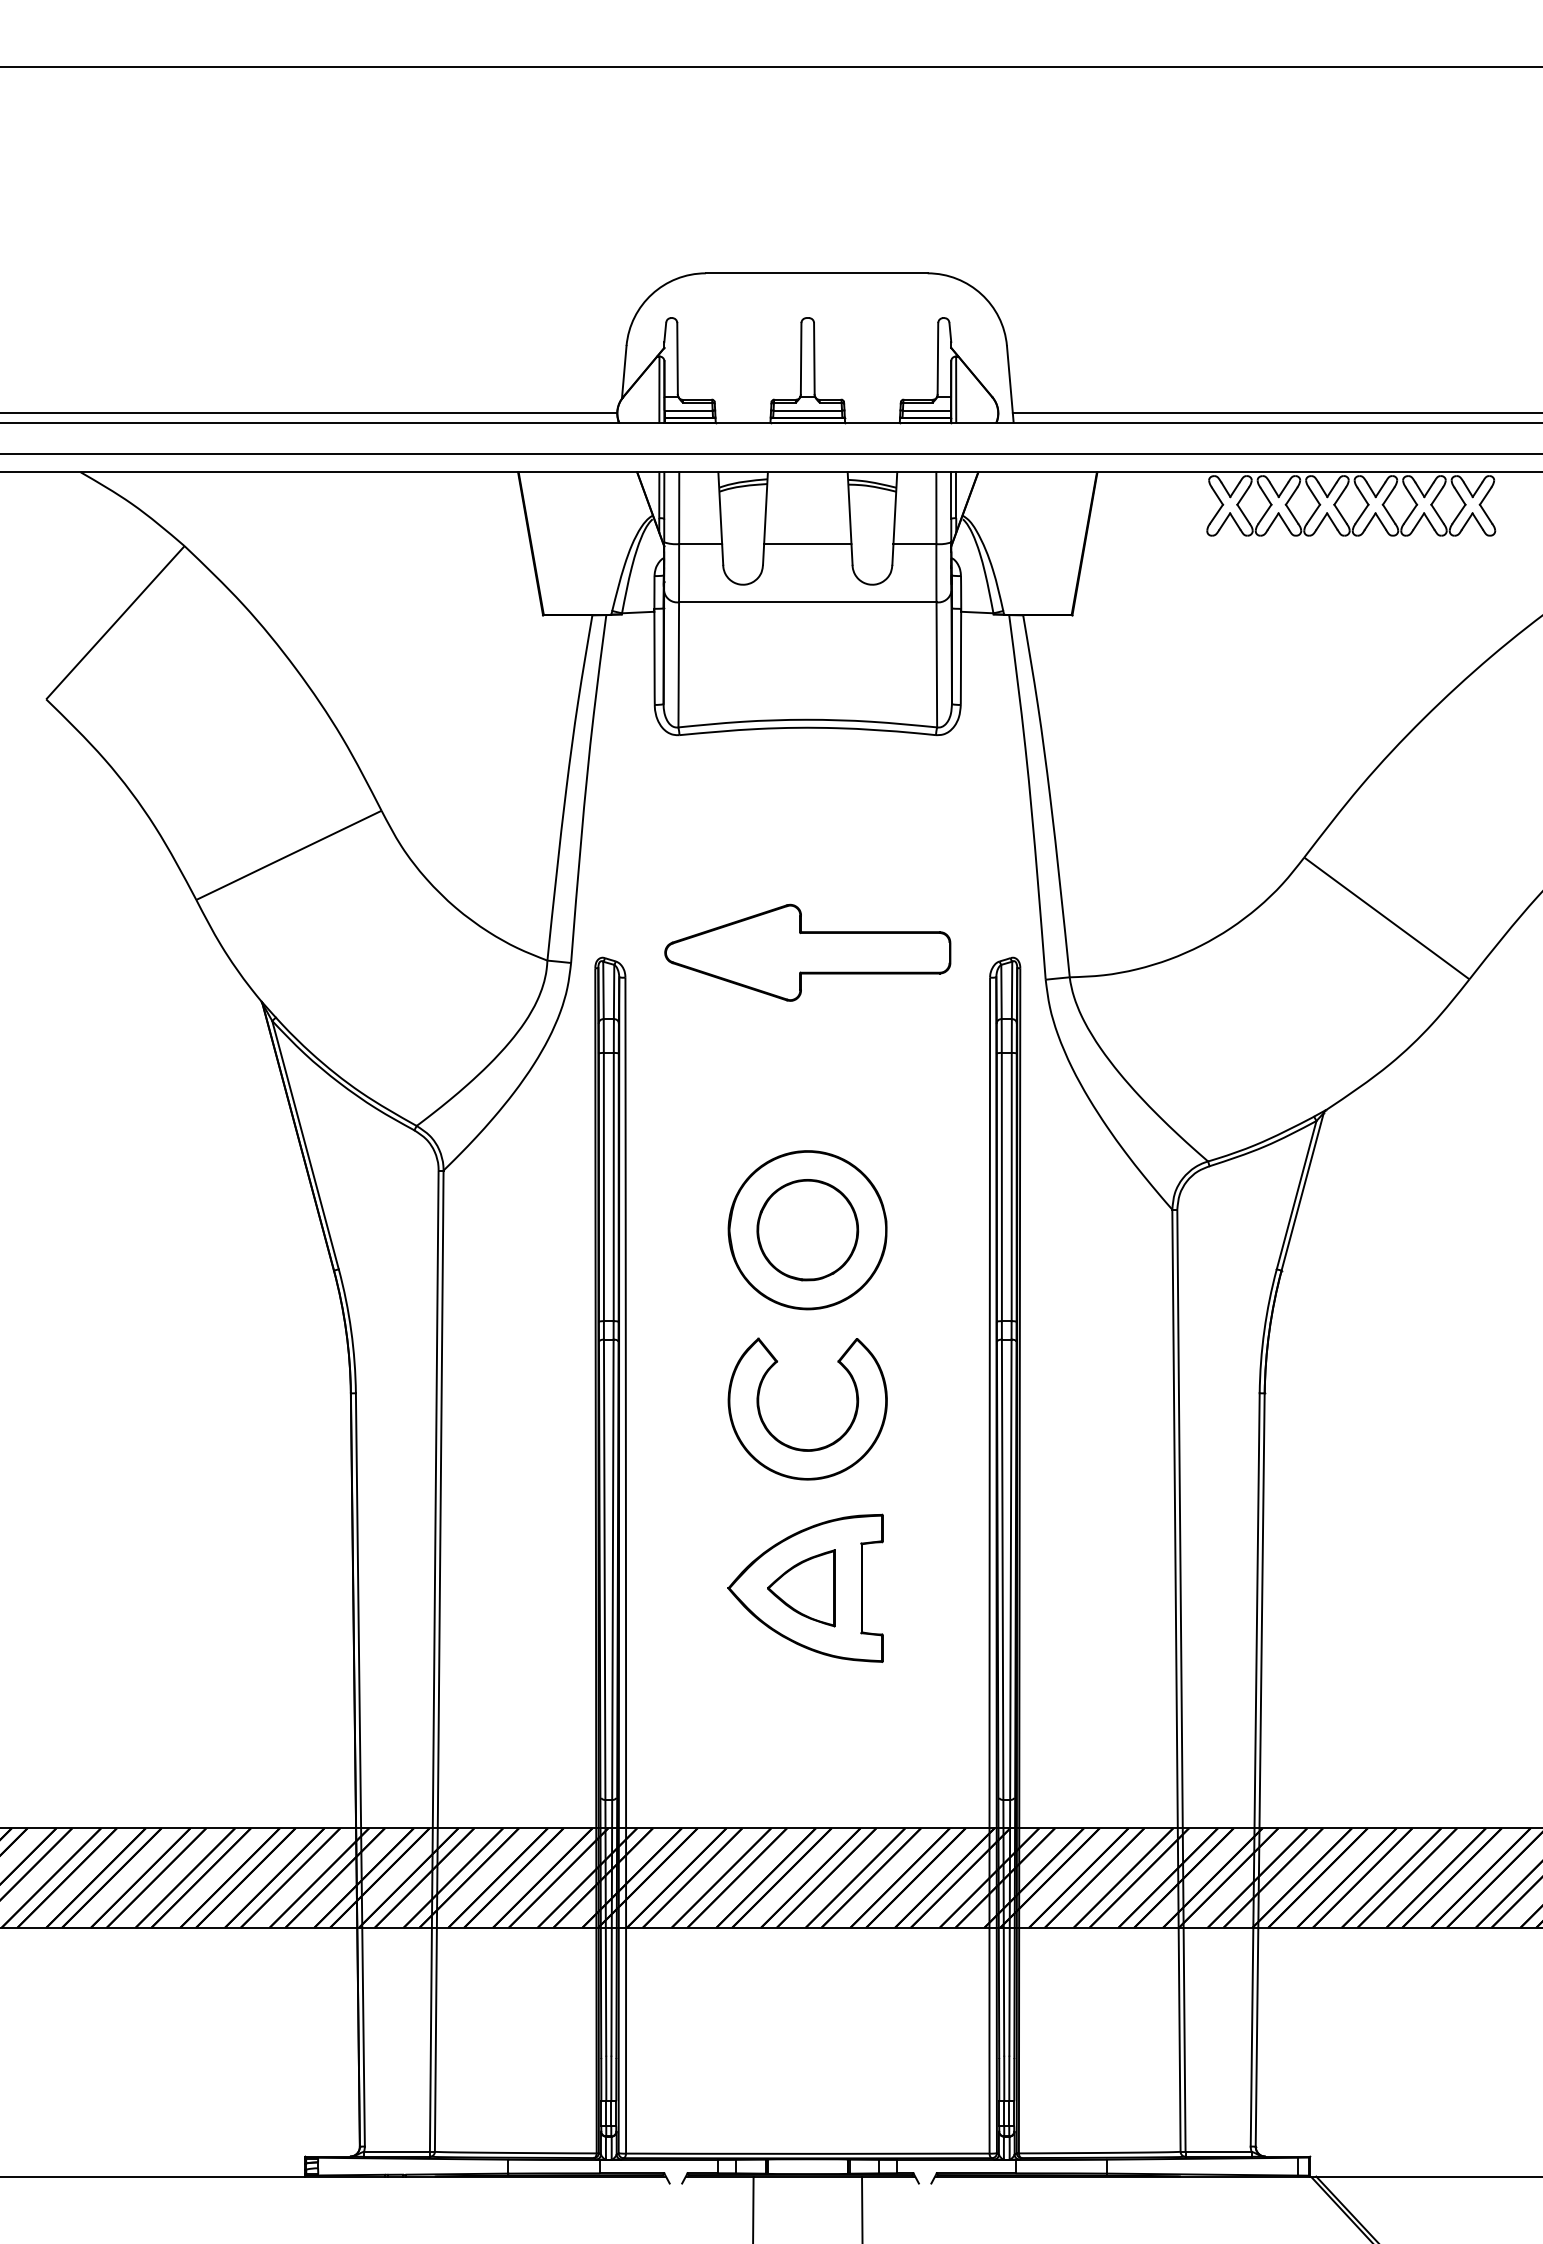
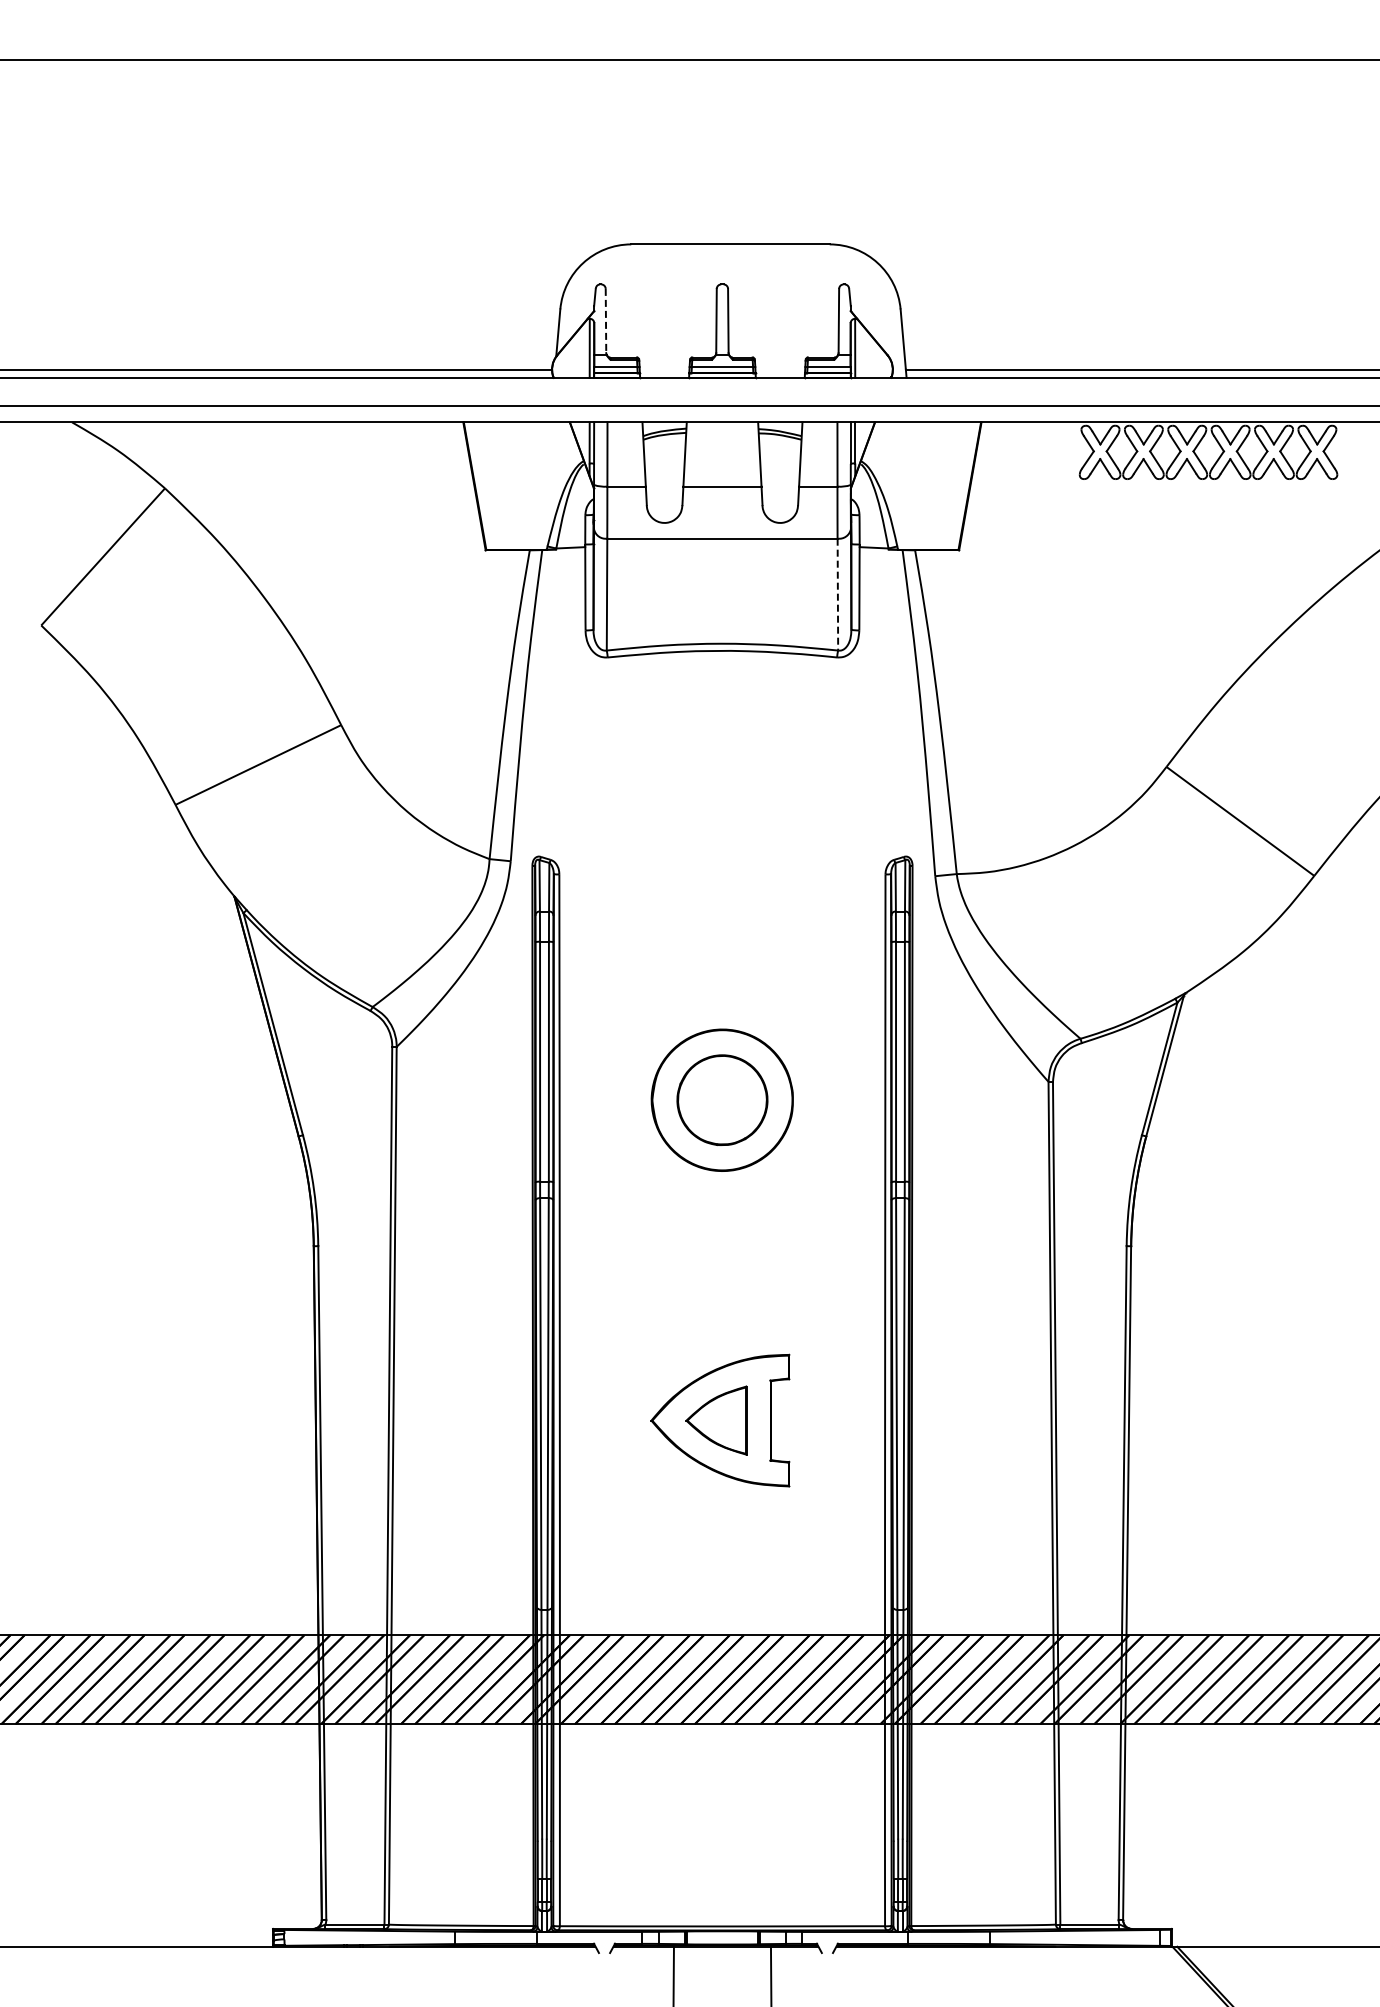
line: (677, 359) -> (605, 321), solid -> dashed
line: (936, 664) -> (837, 594), solid -> dashed
part: (807, 953) -> (722, 852), removed
part: (805, 1448) -> (720, 1295), removed

